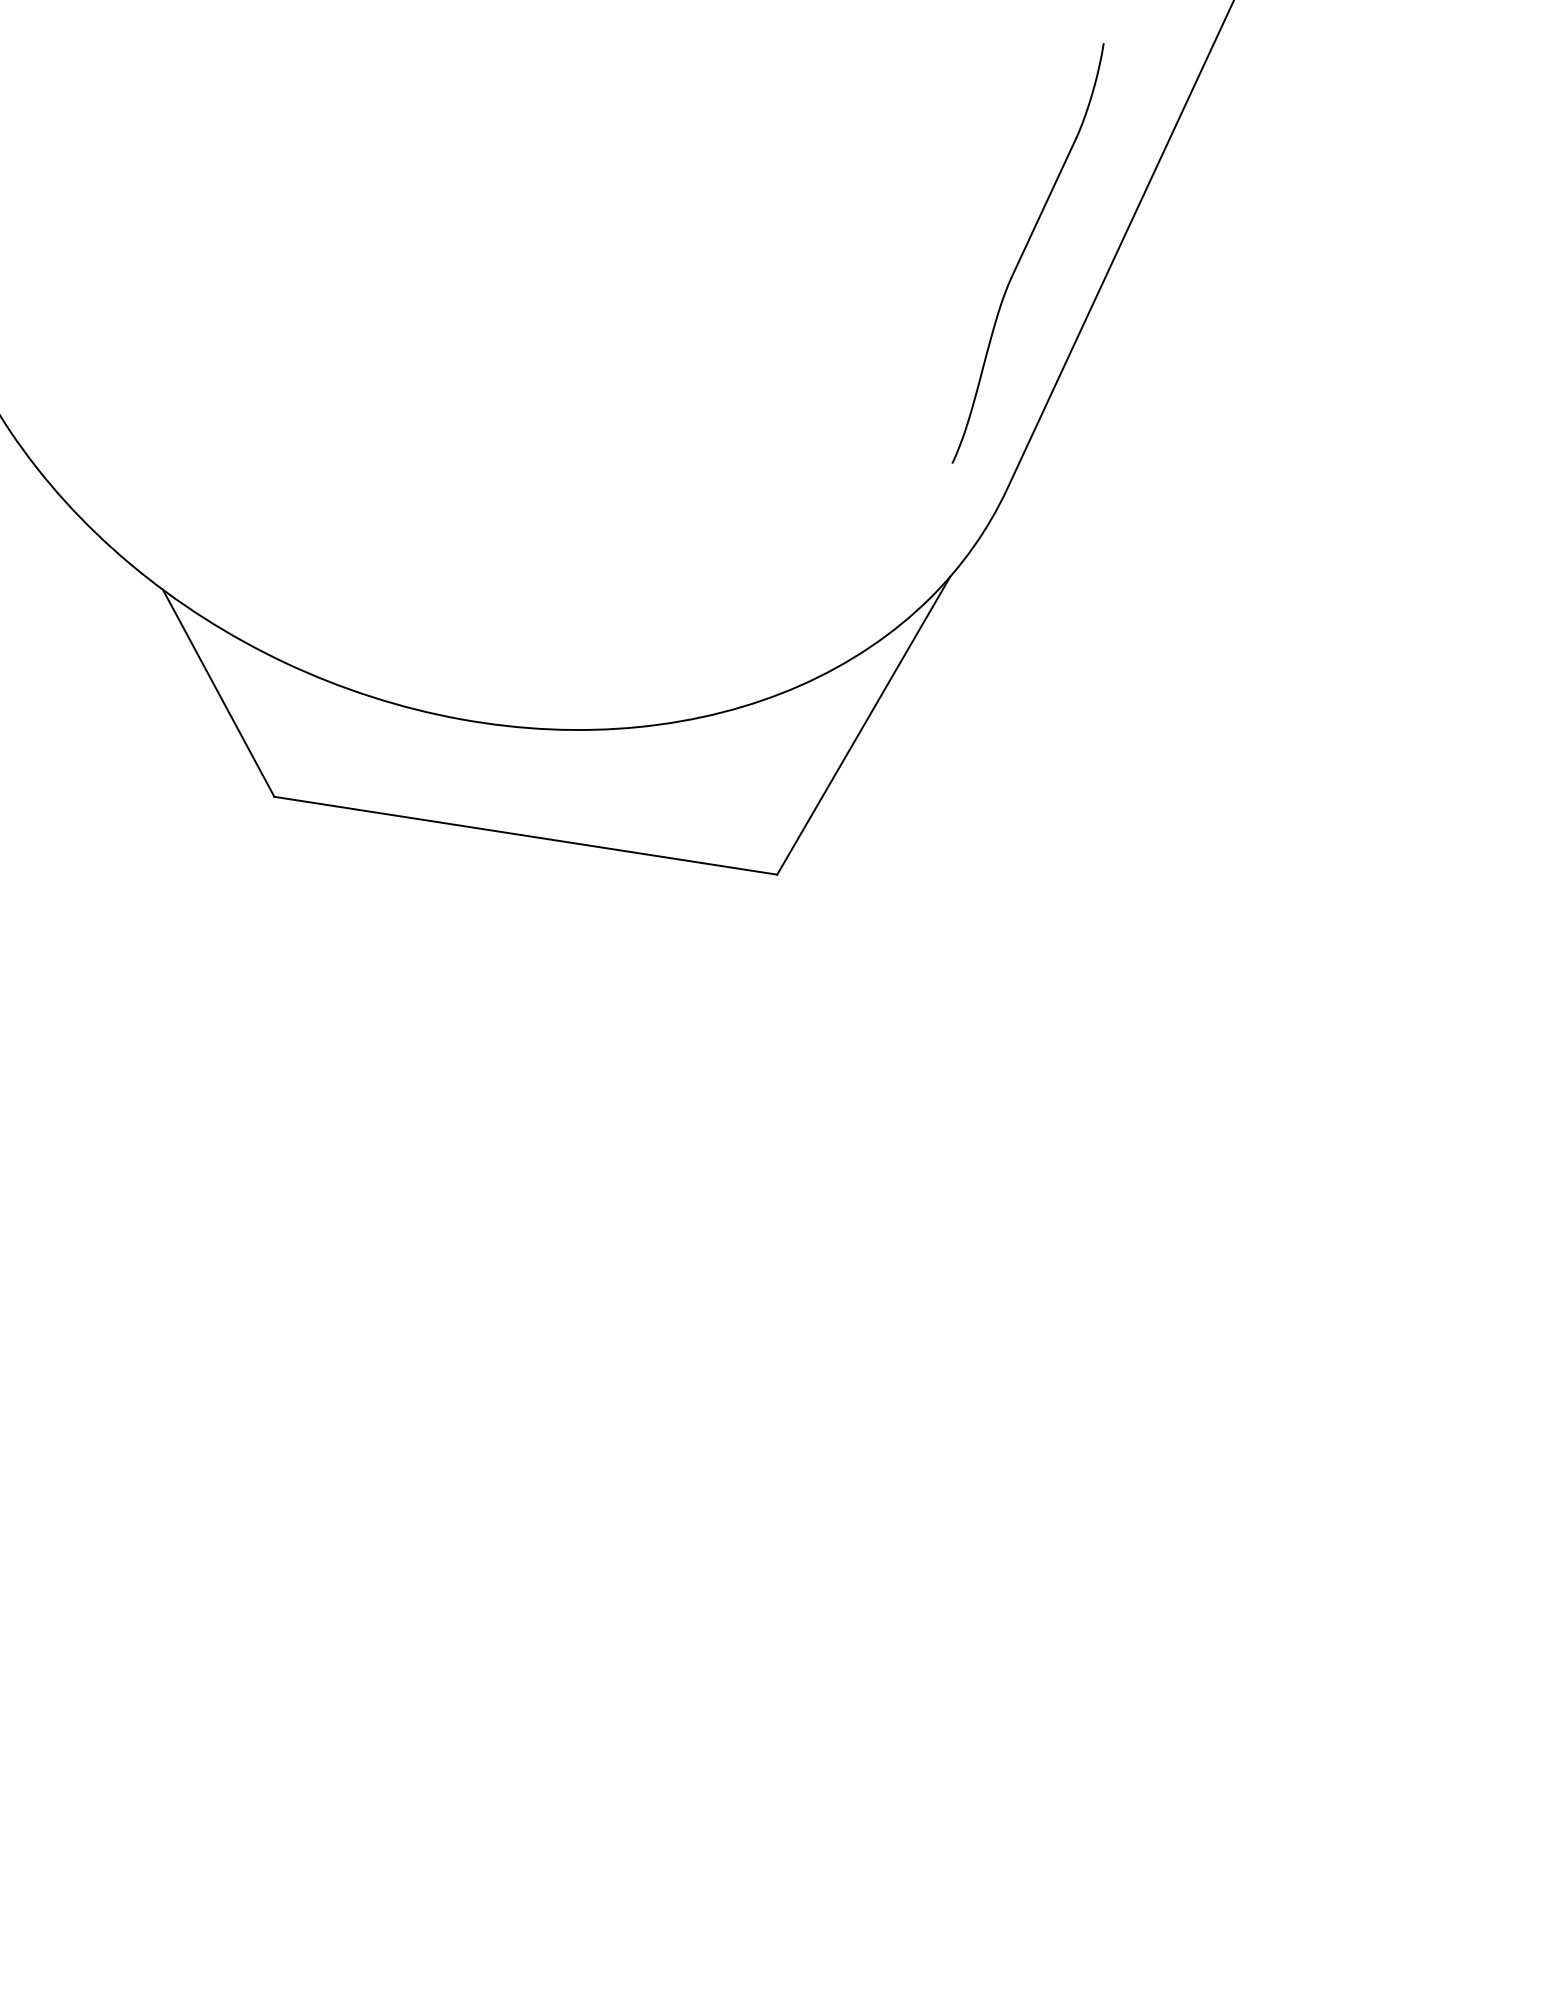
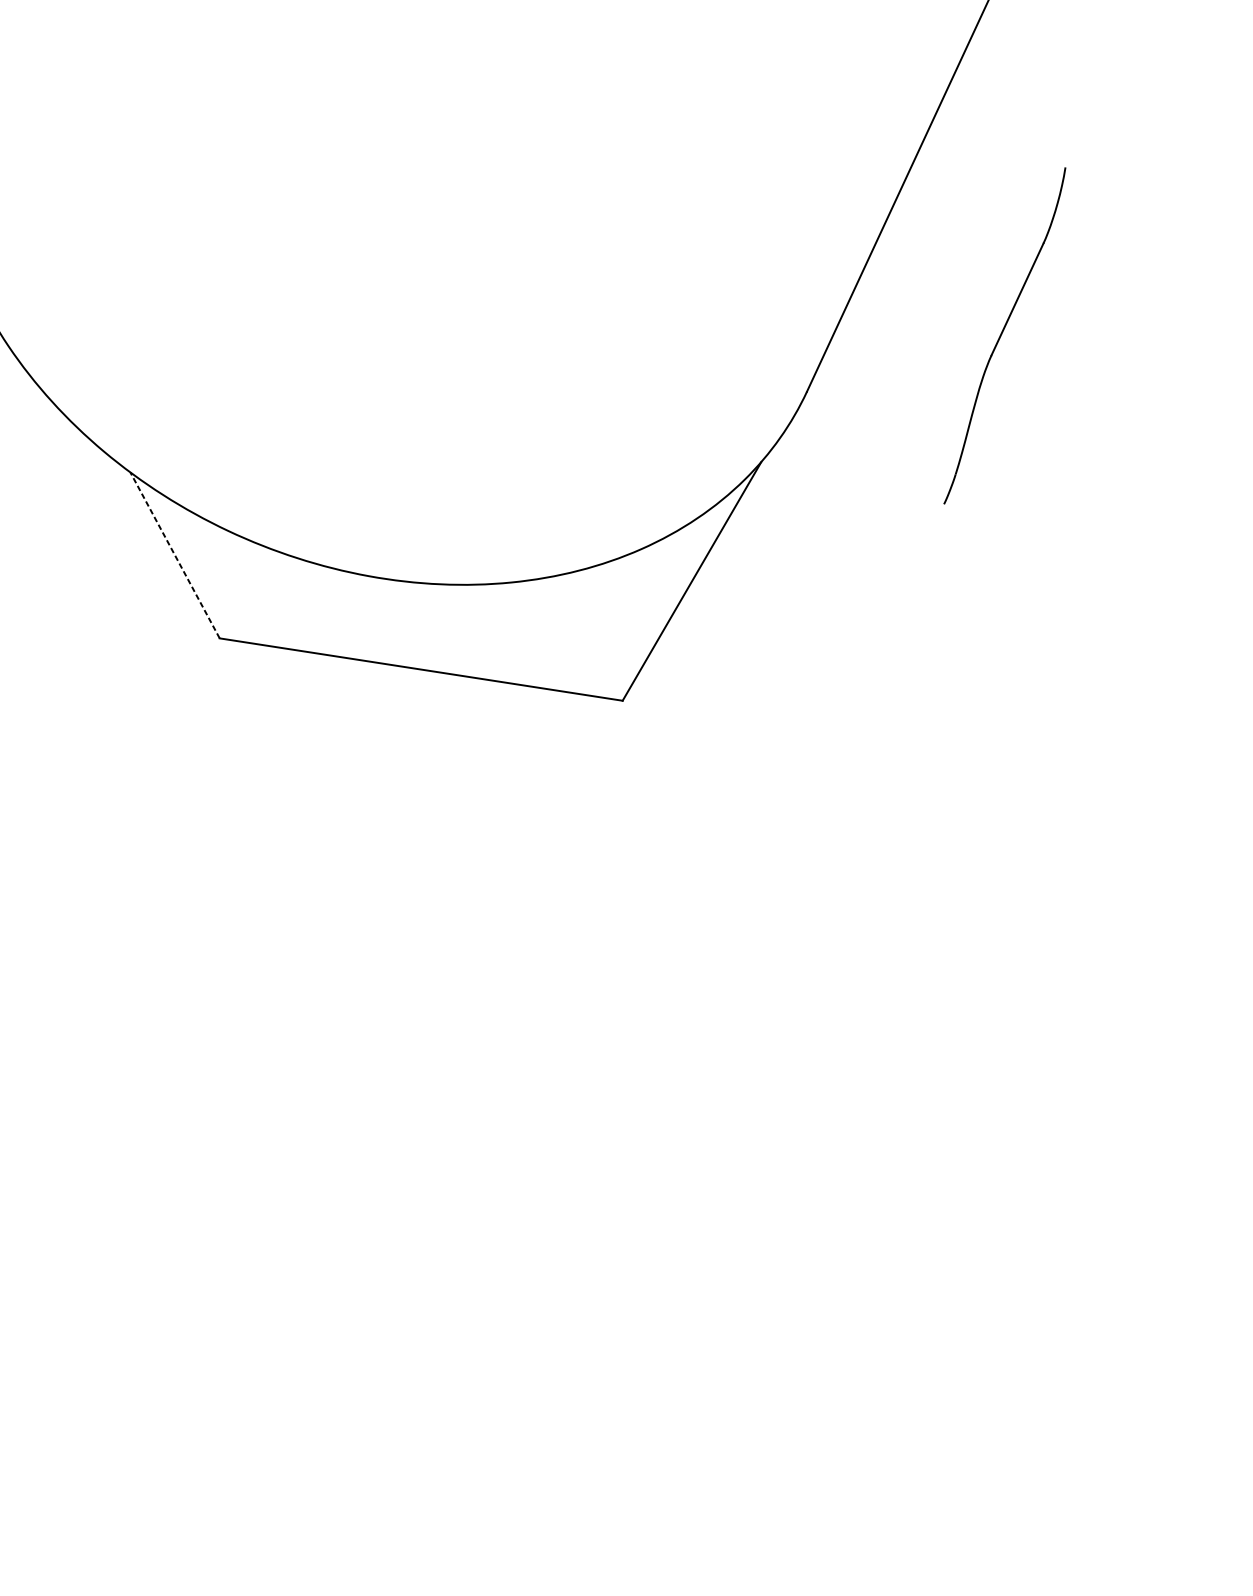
part: (1027, 253) -> (1004, 335), moved
line: (218, 693) -> (174, 555), solid -> dashed

